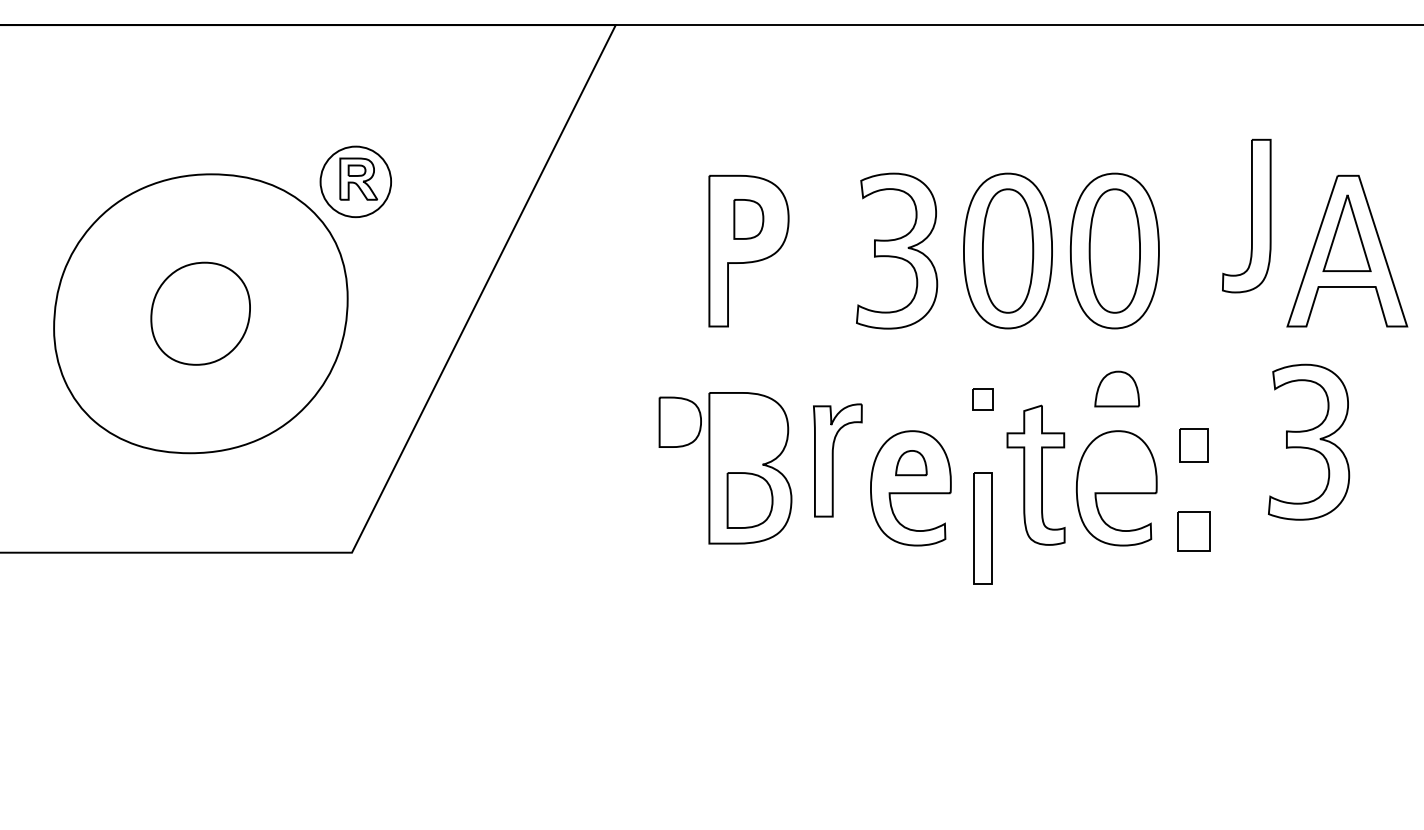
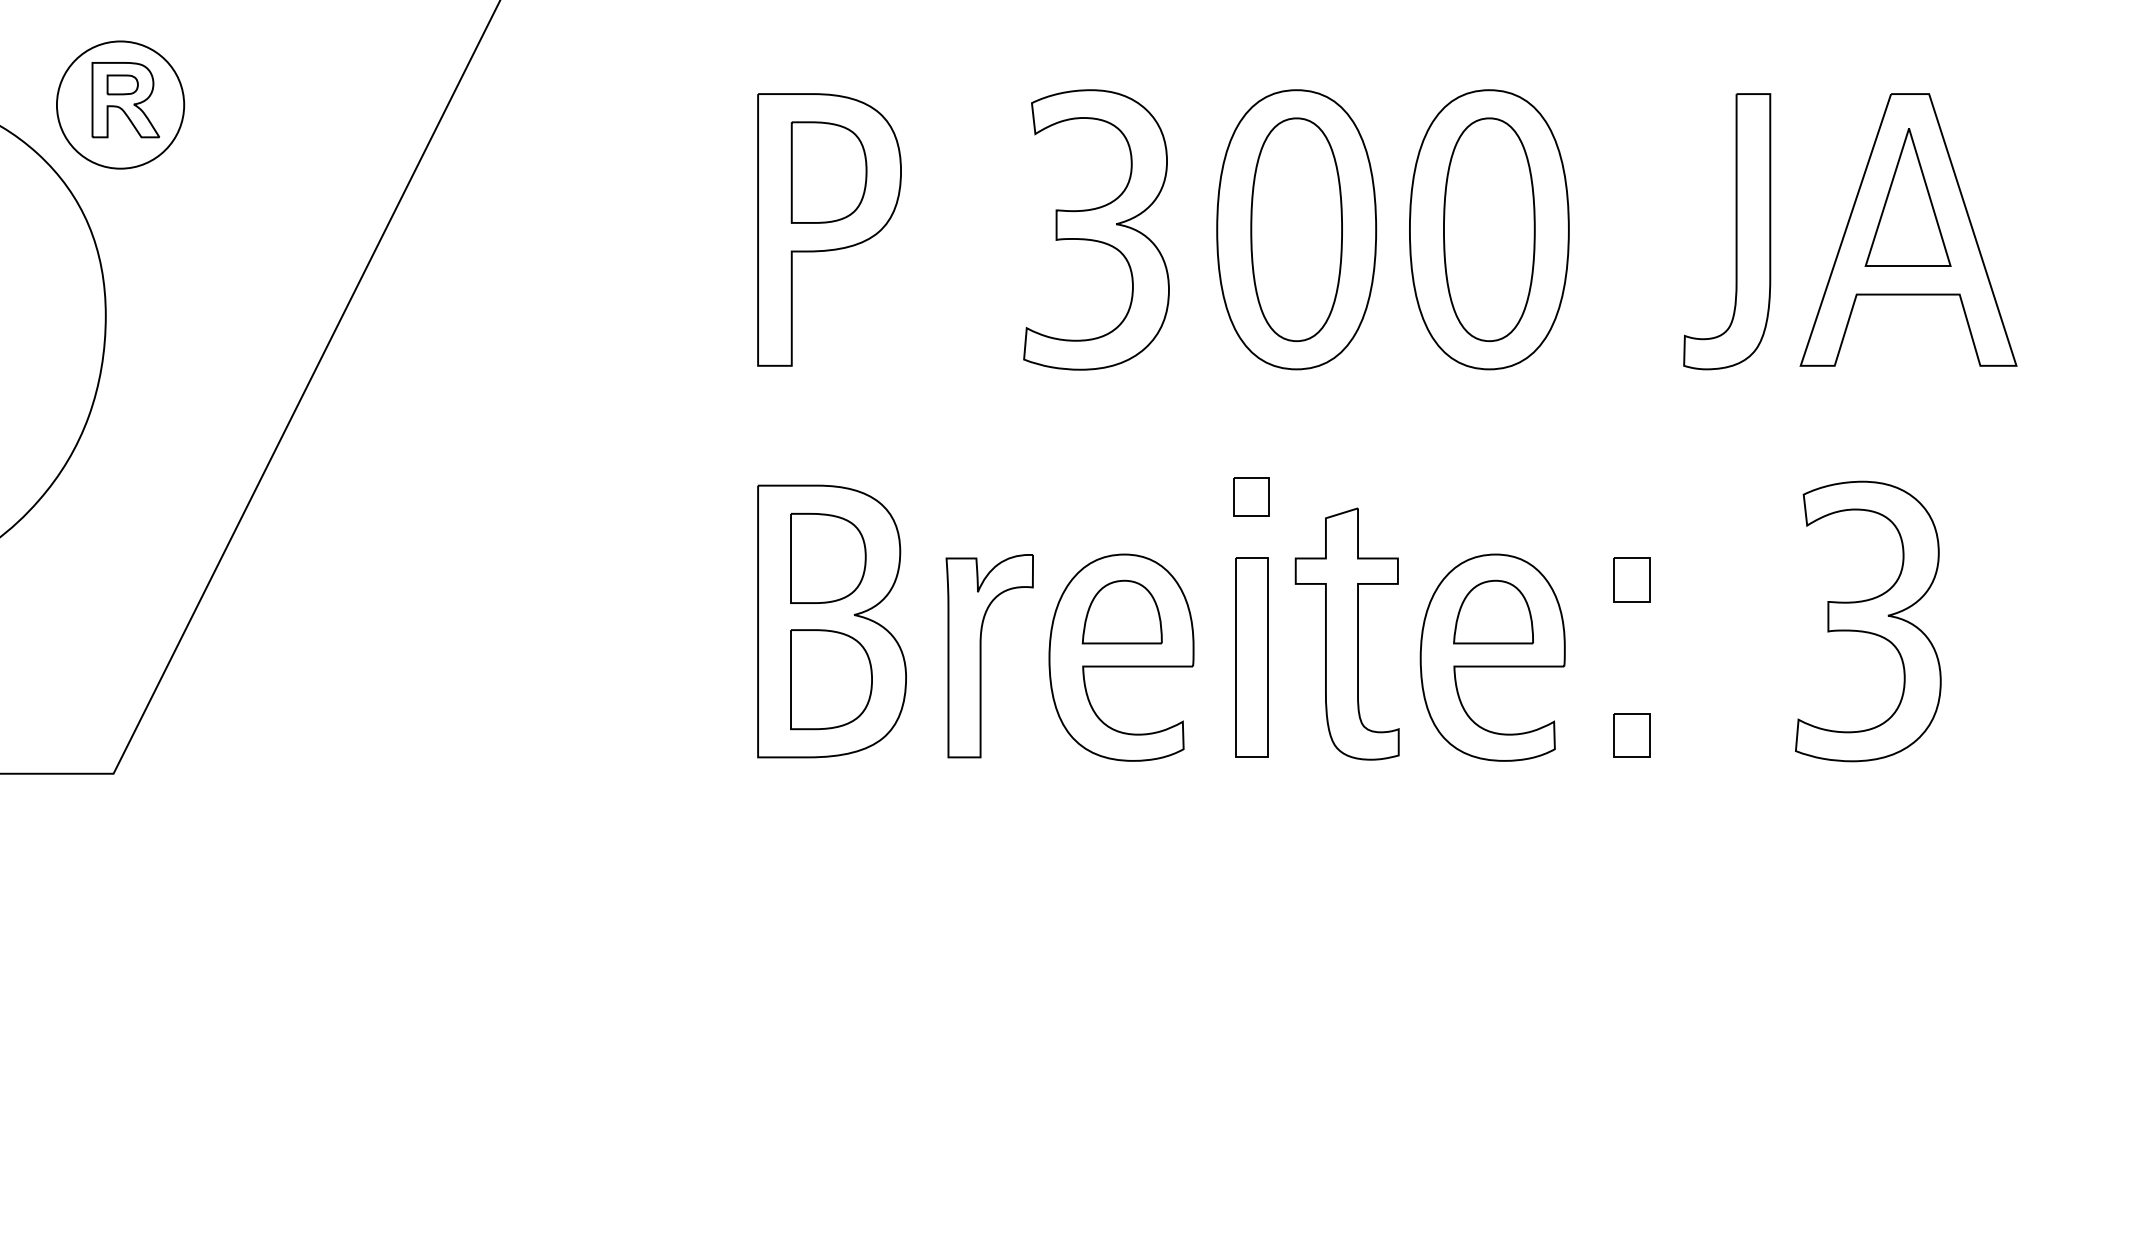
part: (1246, 215) -> (1726, 230), moved
part: (748, 219) -> (828, 172), size x1.43
part: (1116, 388) -> (1492, 611), moved
part: (679, 421) -> (826, 556), moved
part: (1309, 441) -> (1869, 620), moved
part: (1193, 444) -> (1631, 578), size x0.71
part: (837, 460) -> (989, 656), moved
part: (911, 462) -> (1122, 611), size x1.43
part: (982, 528) -> (1250, 657), moved
part: (1193, 531) -> (1631, 735), size x0.62

